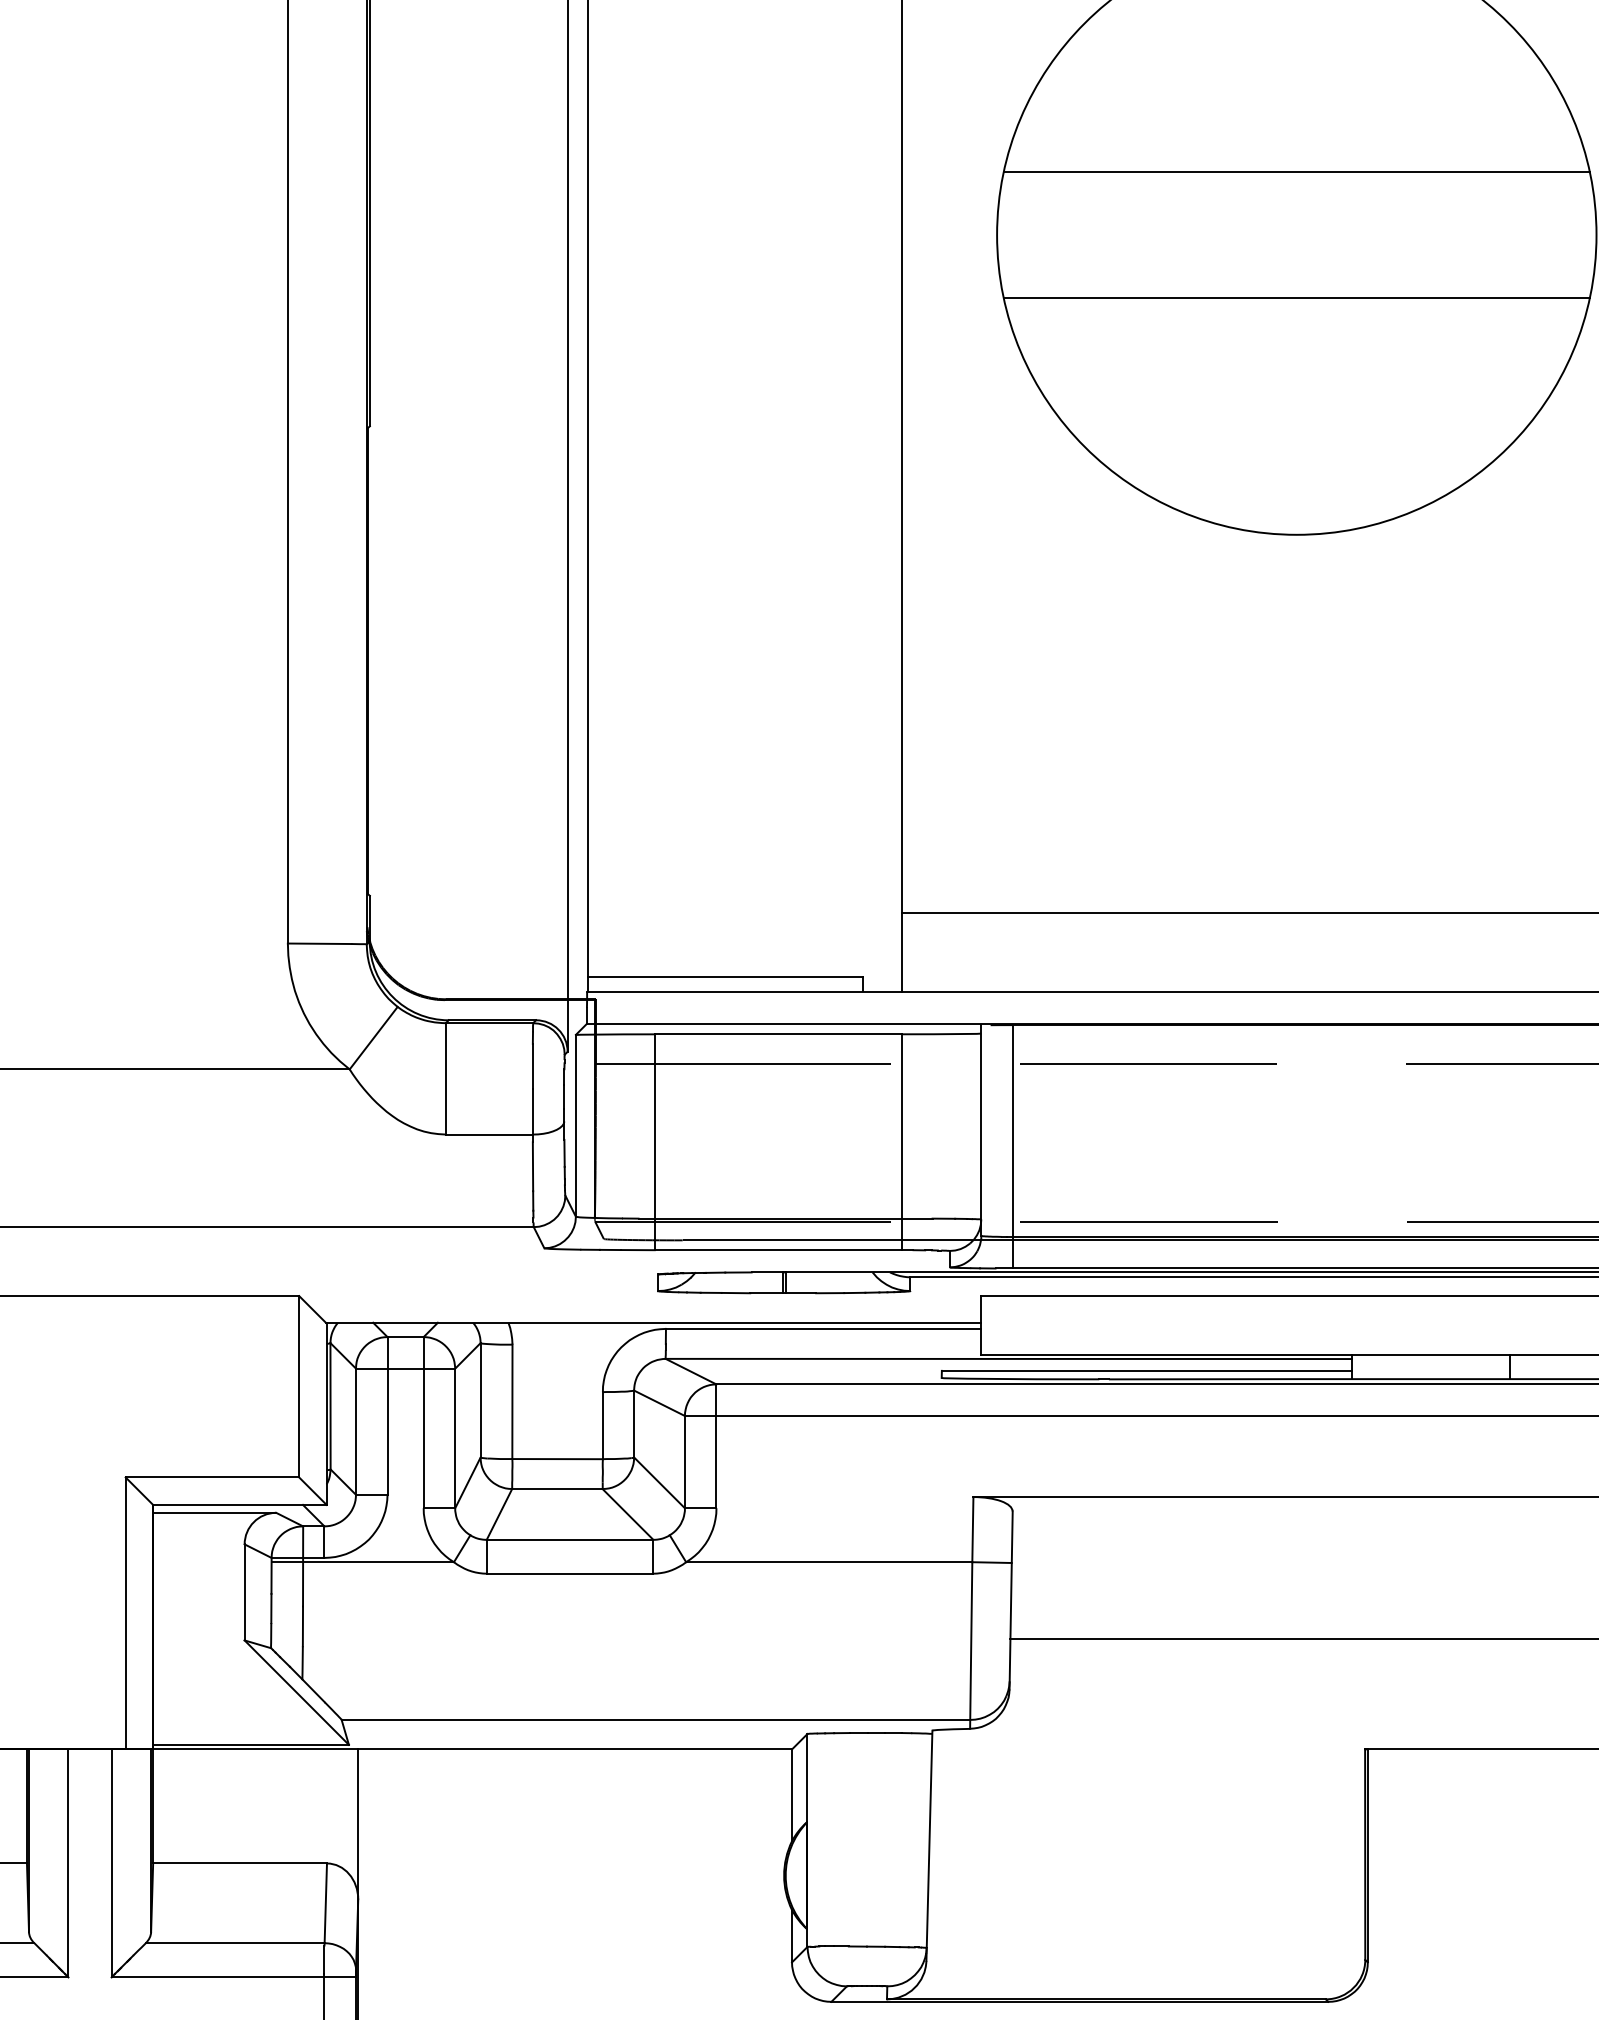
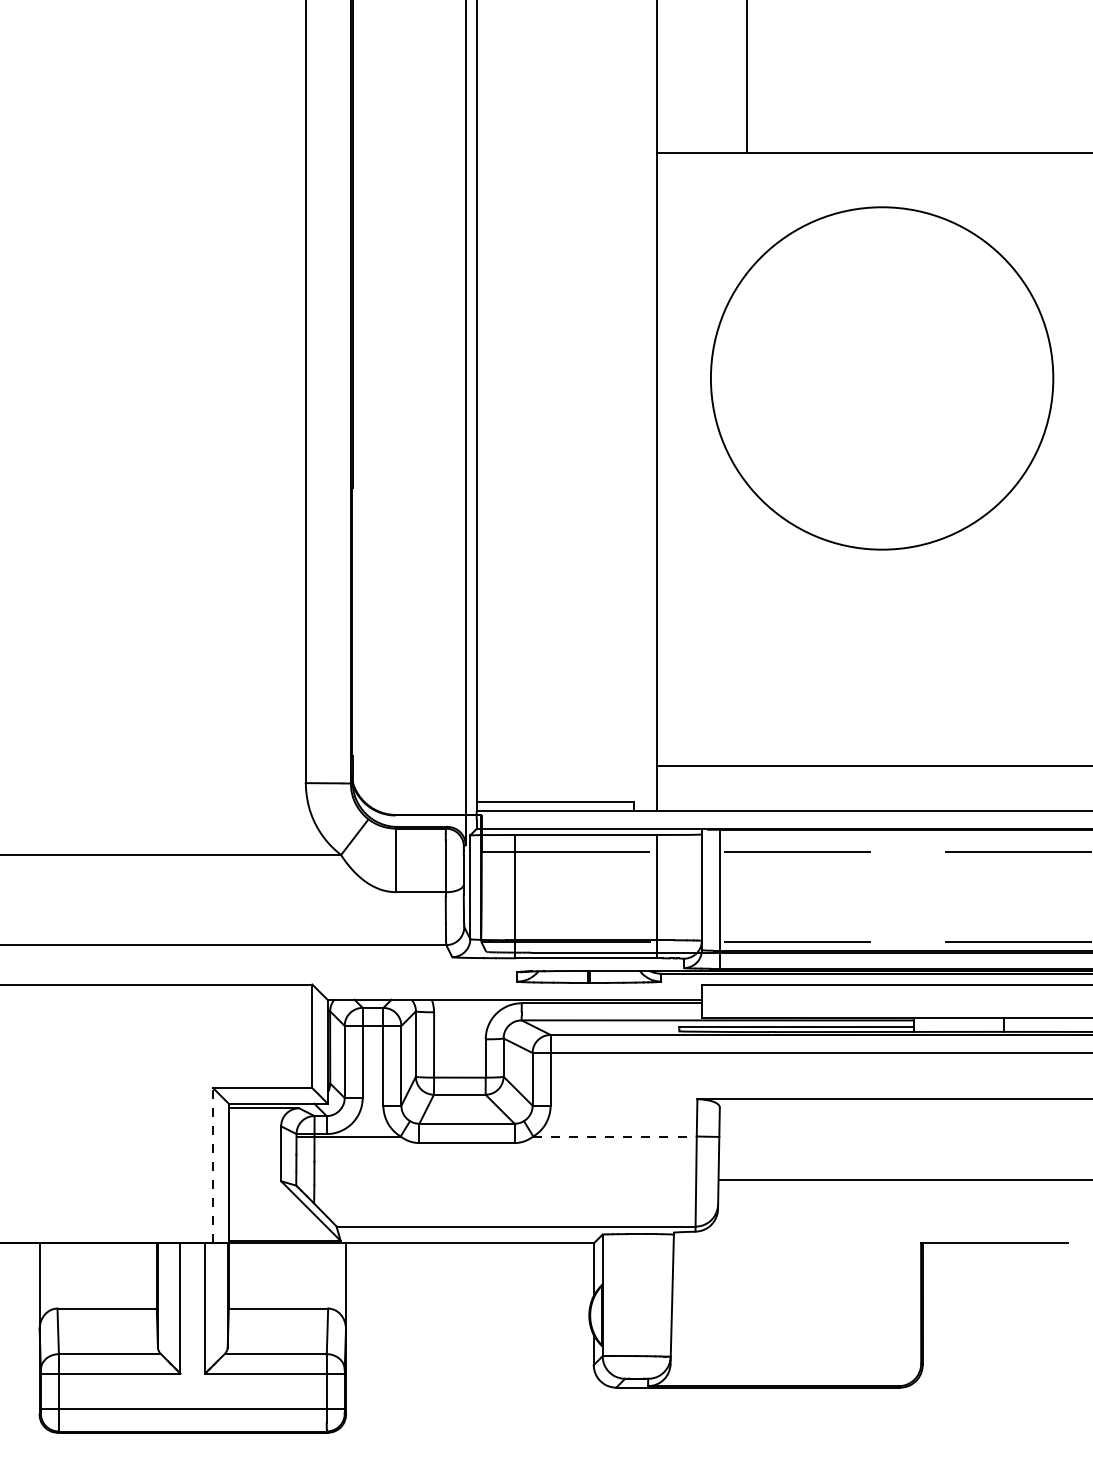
line: (1295, 172) -> (881, 342), removed
line: (1295, 298) -> (881, 414), removed
line: (830, 1562) -> (615, 1136), solid -> dashed
line: (126, 1612) -> (213, 1165), solid -> dashed

